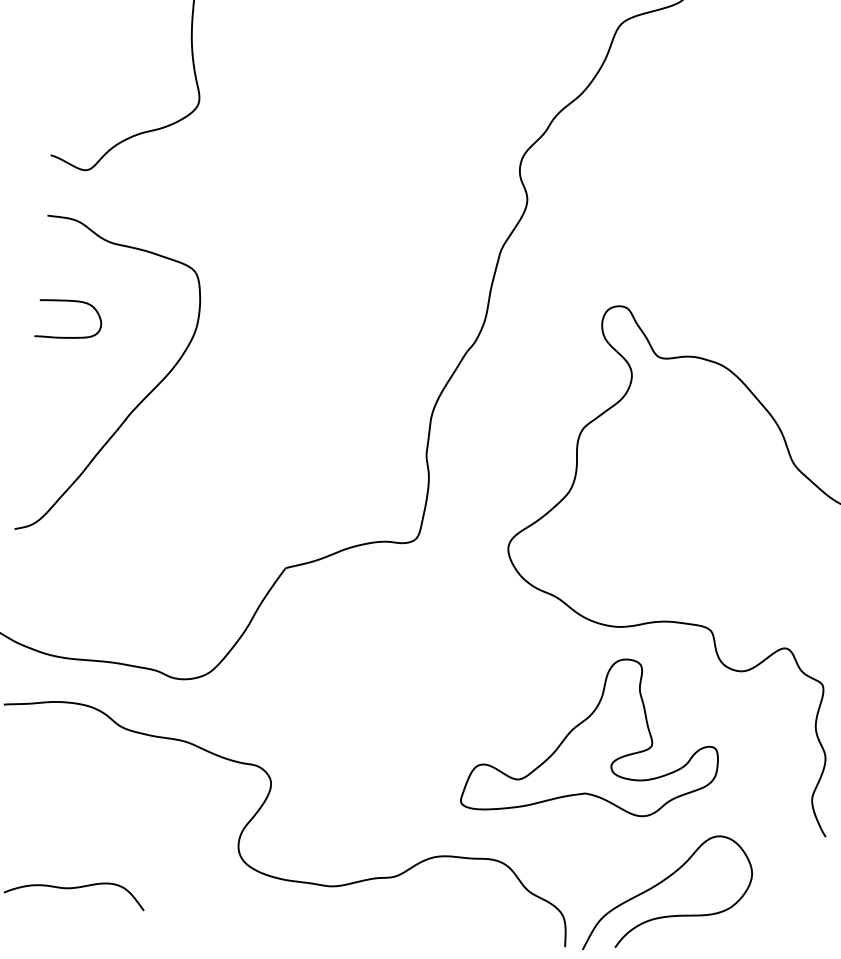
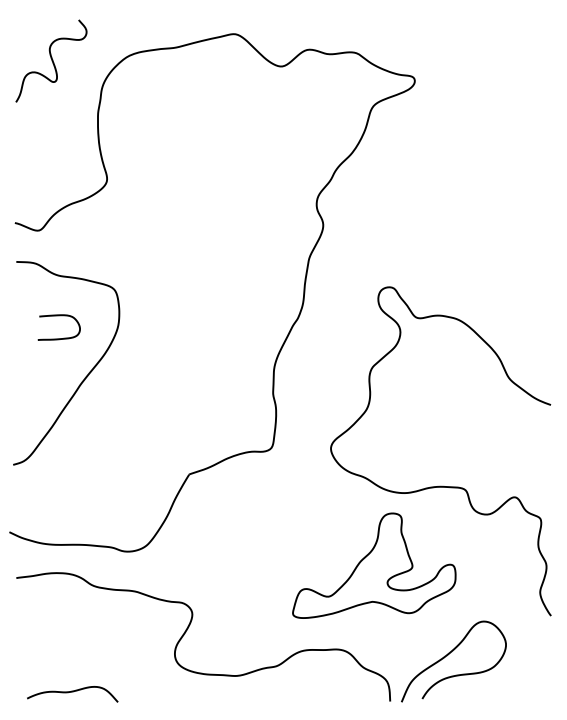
curve: (69, 302) -> (58, 316), moved
part: (593, 737) -> (374, 565), moved

